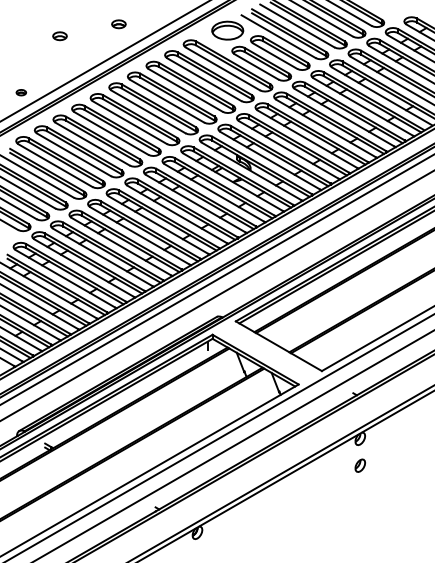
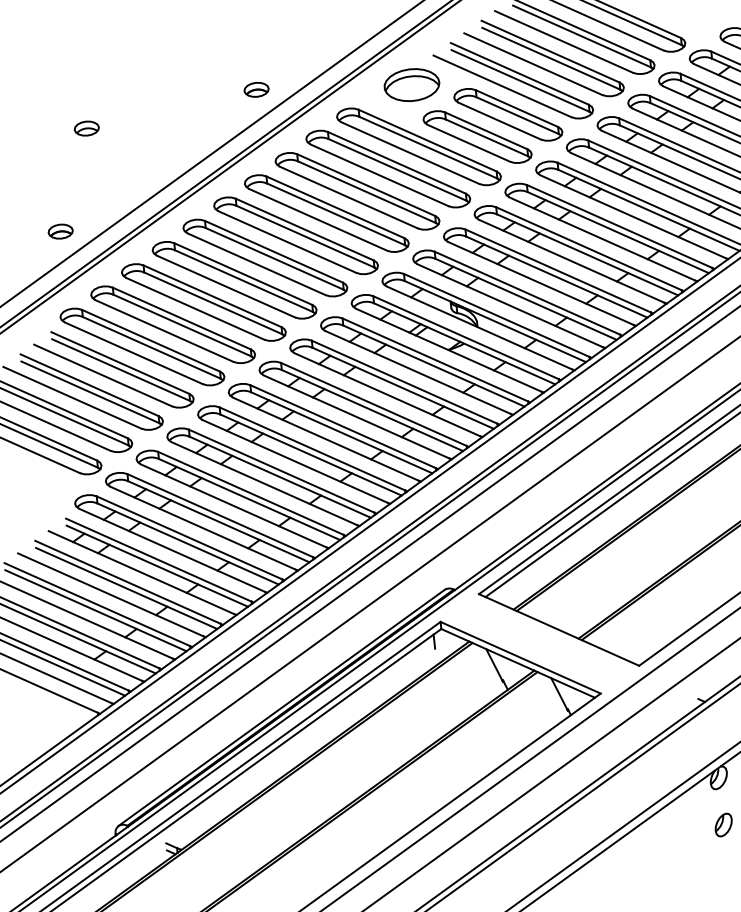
part: (118, 24) -> (255, 90), moved
part: (59, 36) -> (85, 129), moved
part: (21, 92) -> (61, 231), size x1.43

